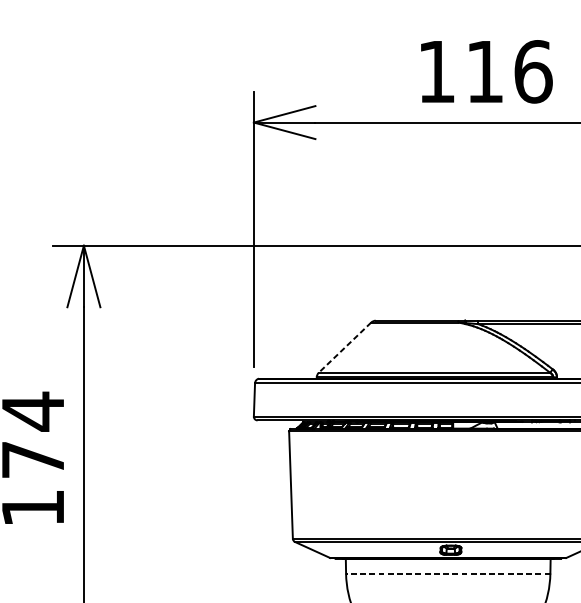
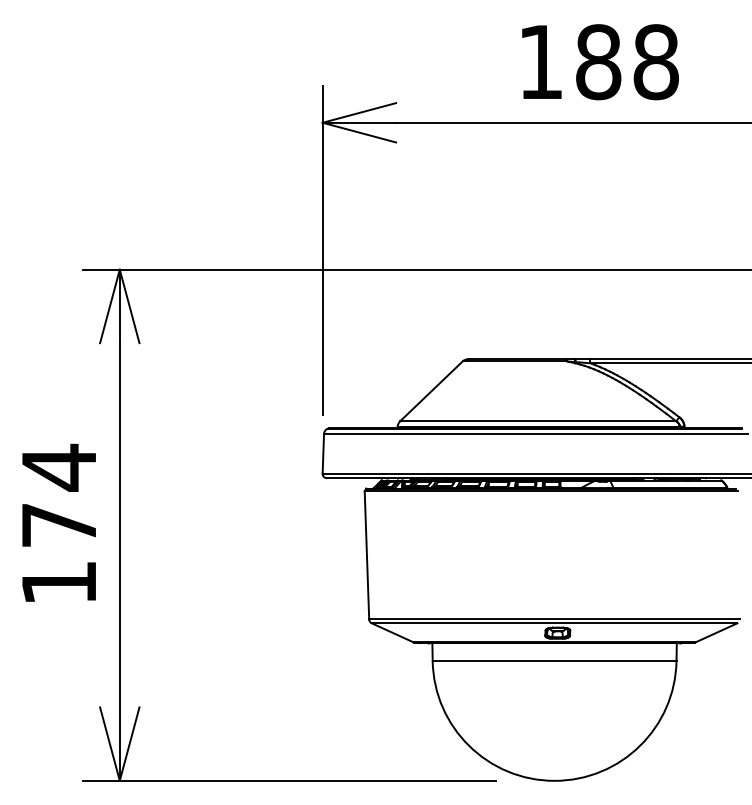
text: (509, 72) -> (627, 62), 116 -> 188
line: (345, 347) -> (431, 391), dashed -> solid
line: (448, 573) -> (554, 661), dashed -> solid

